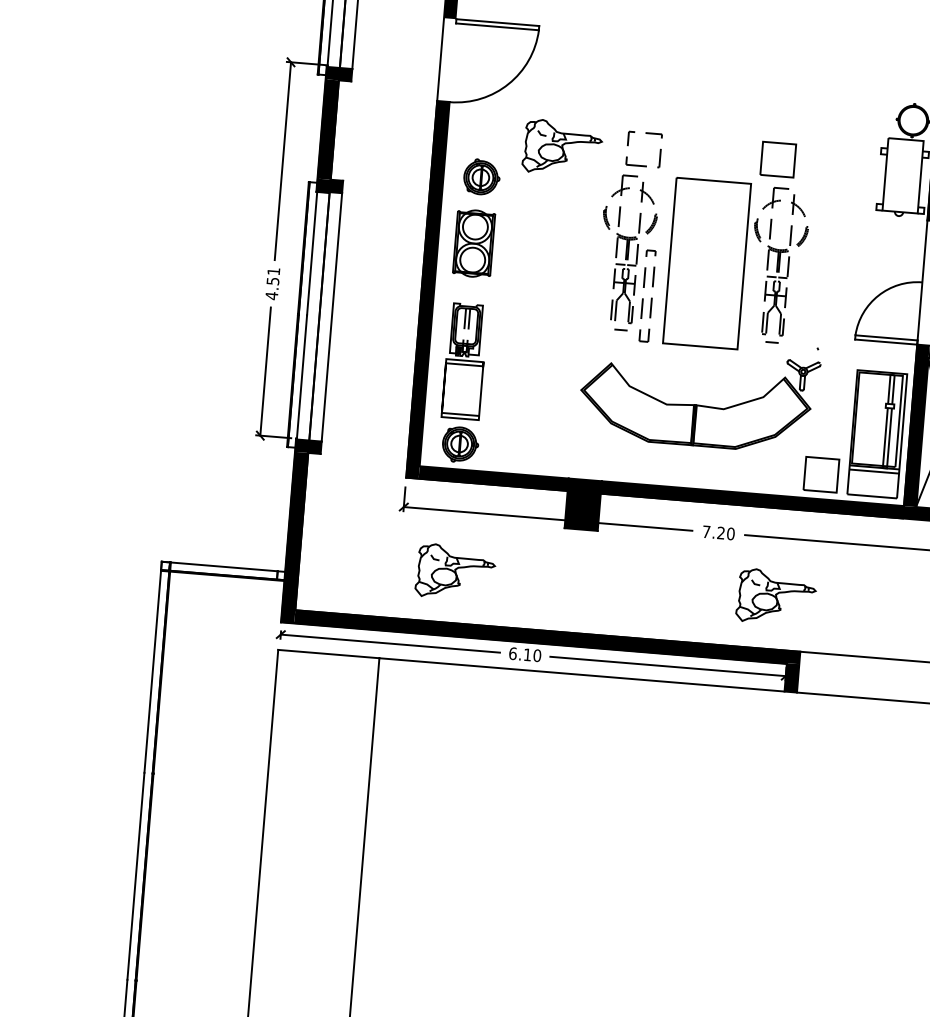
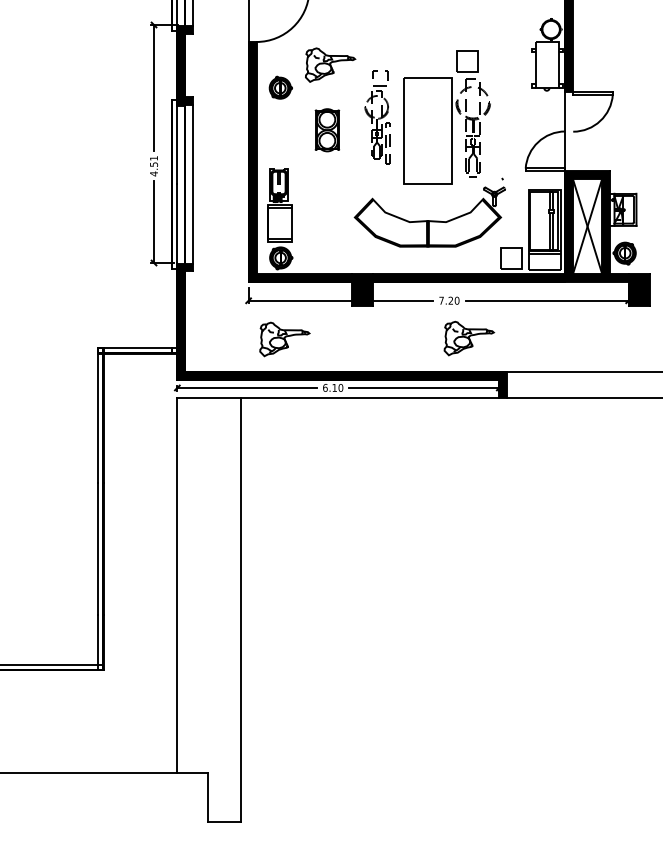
part: (629, 234) -> (377, 116), size x0.7
part: (474, 243) -> (327, 130), moved
part: (776, 597) -> (469, 338), moved

